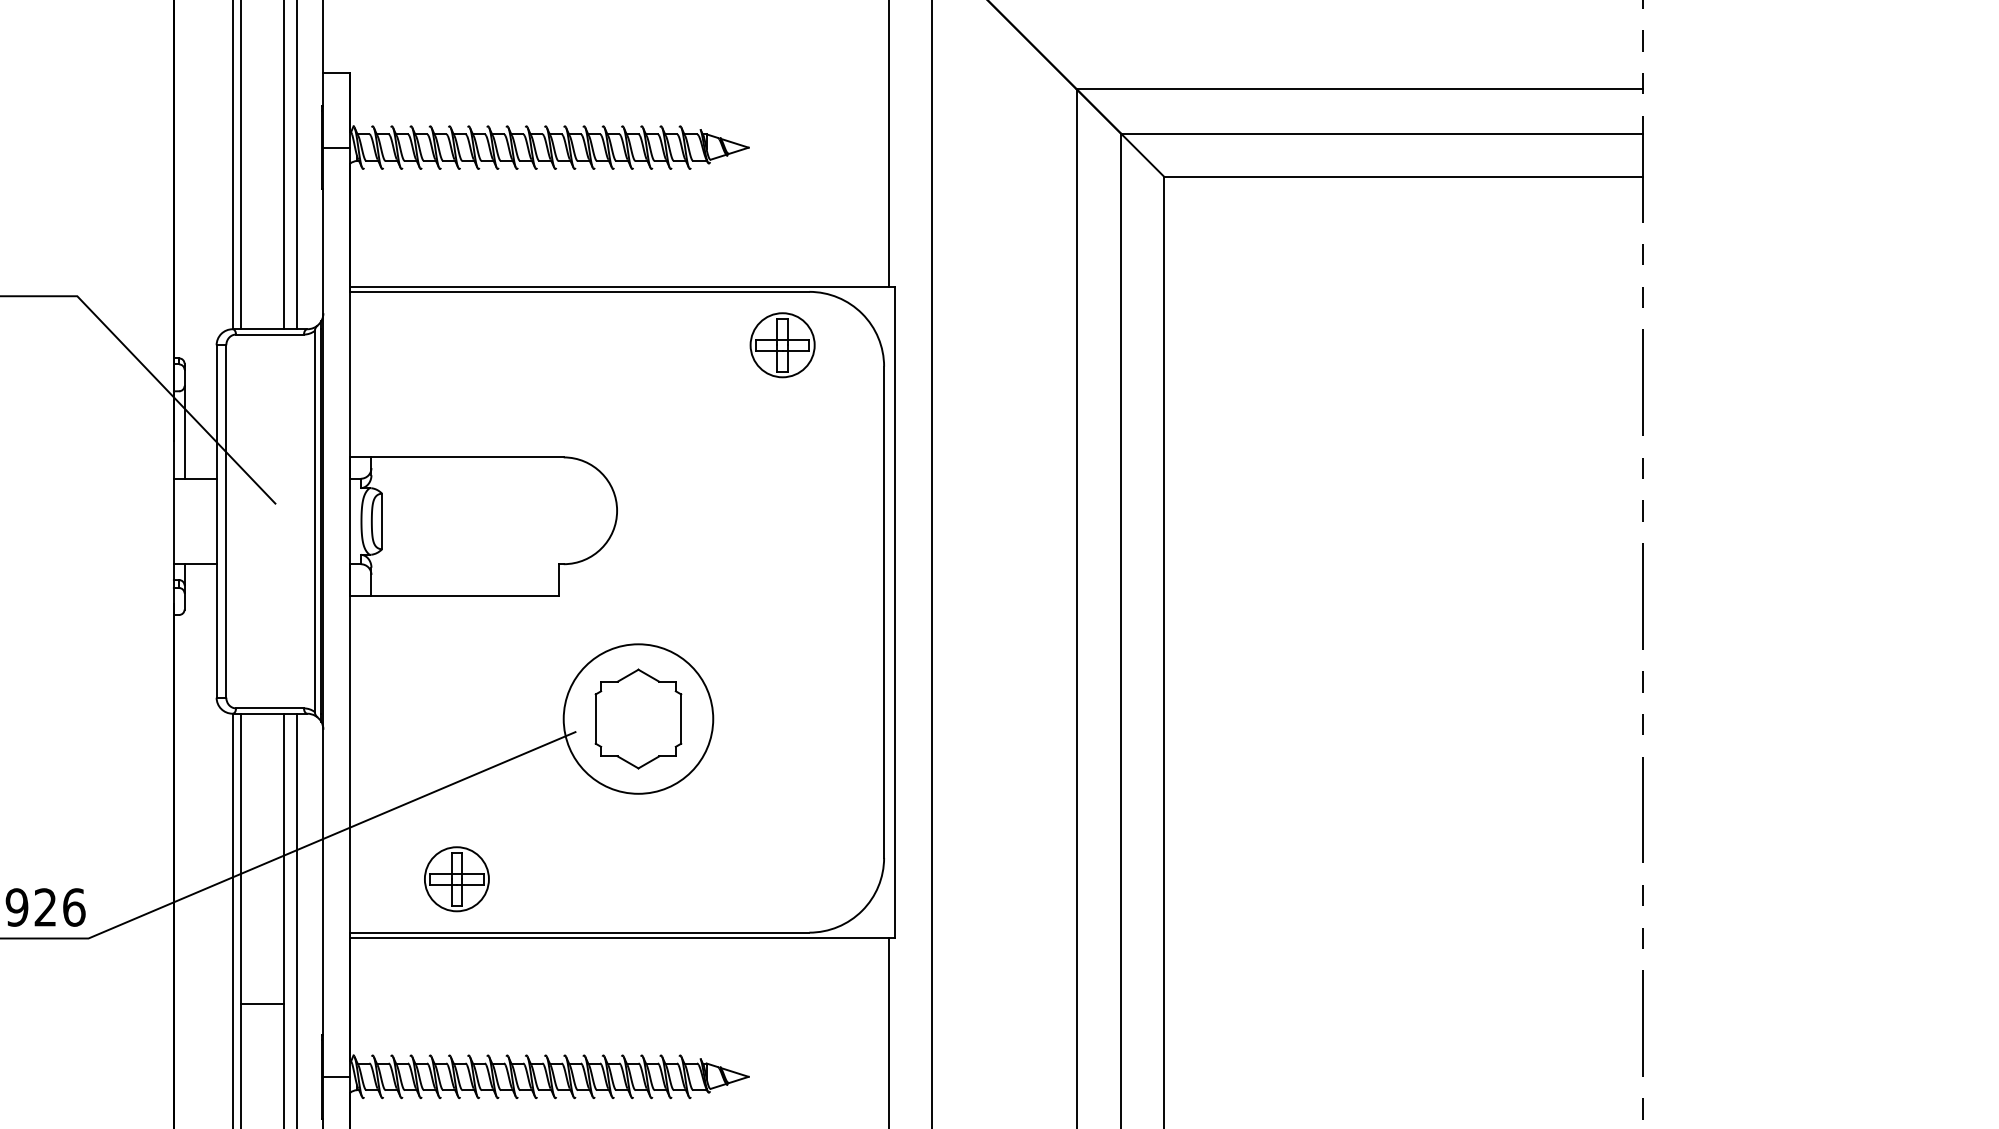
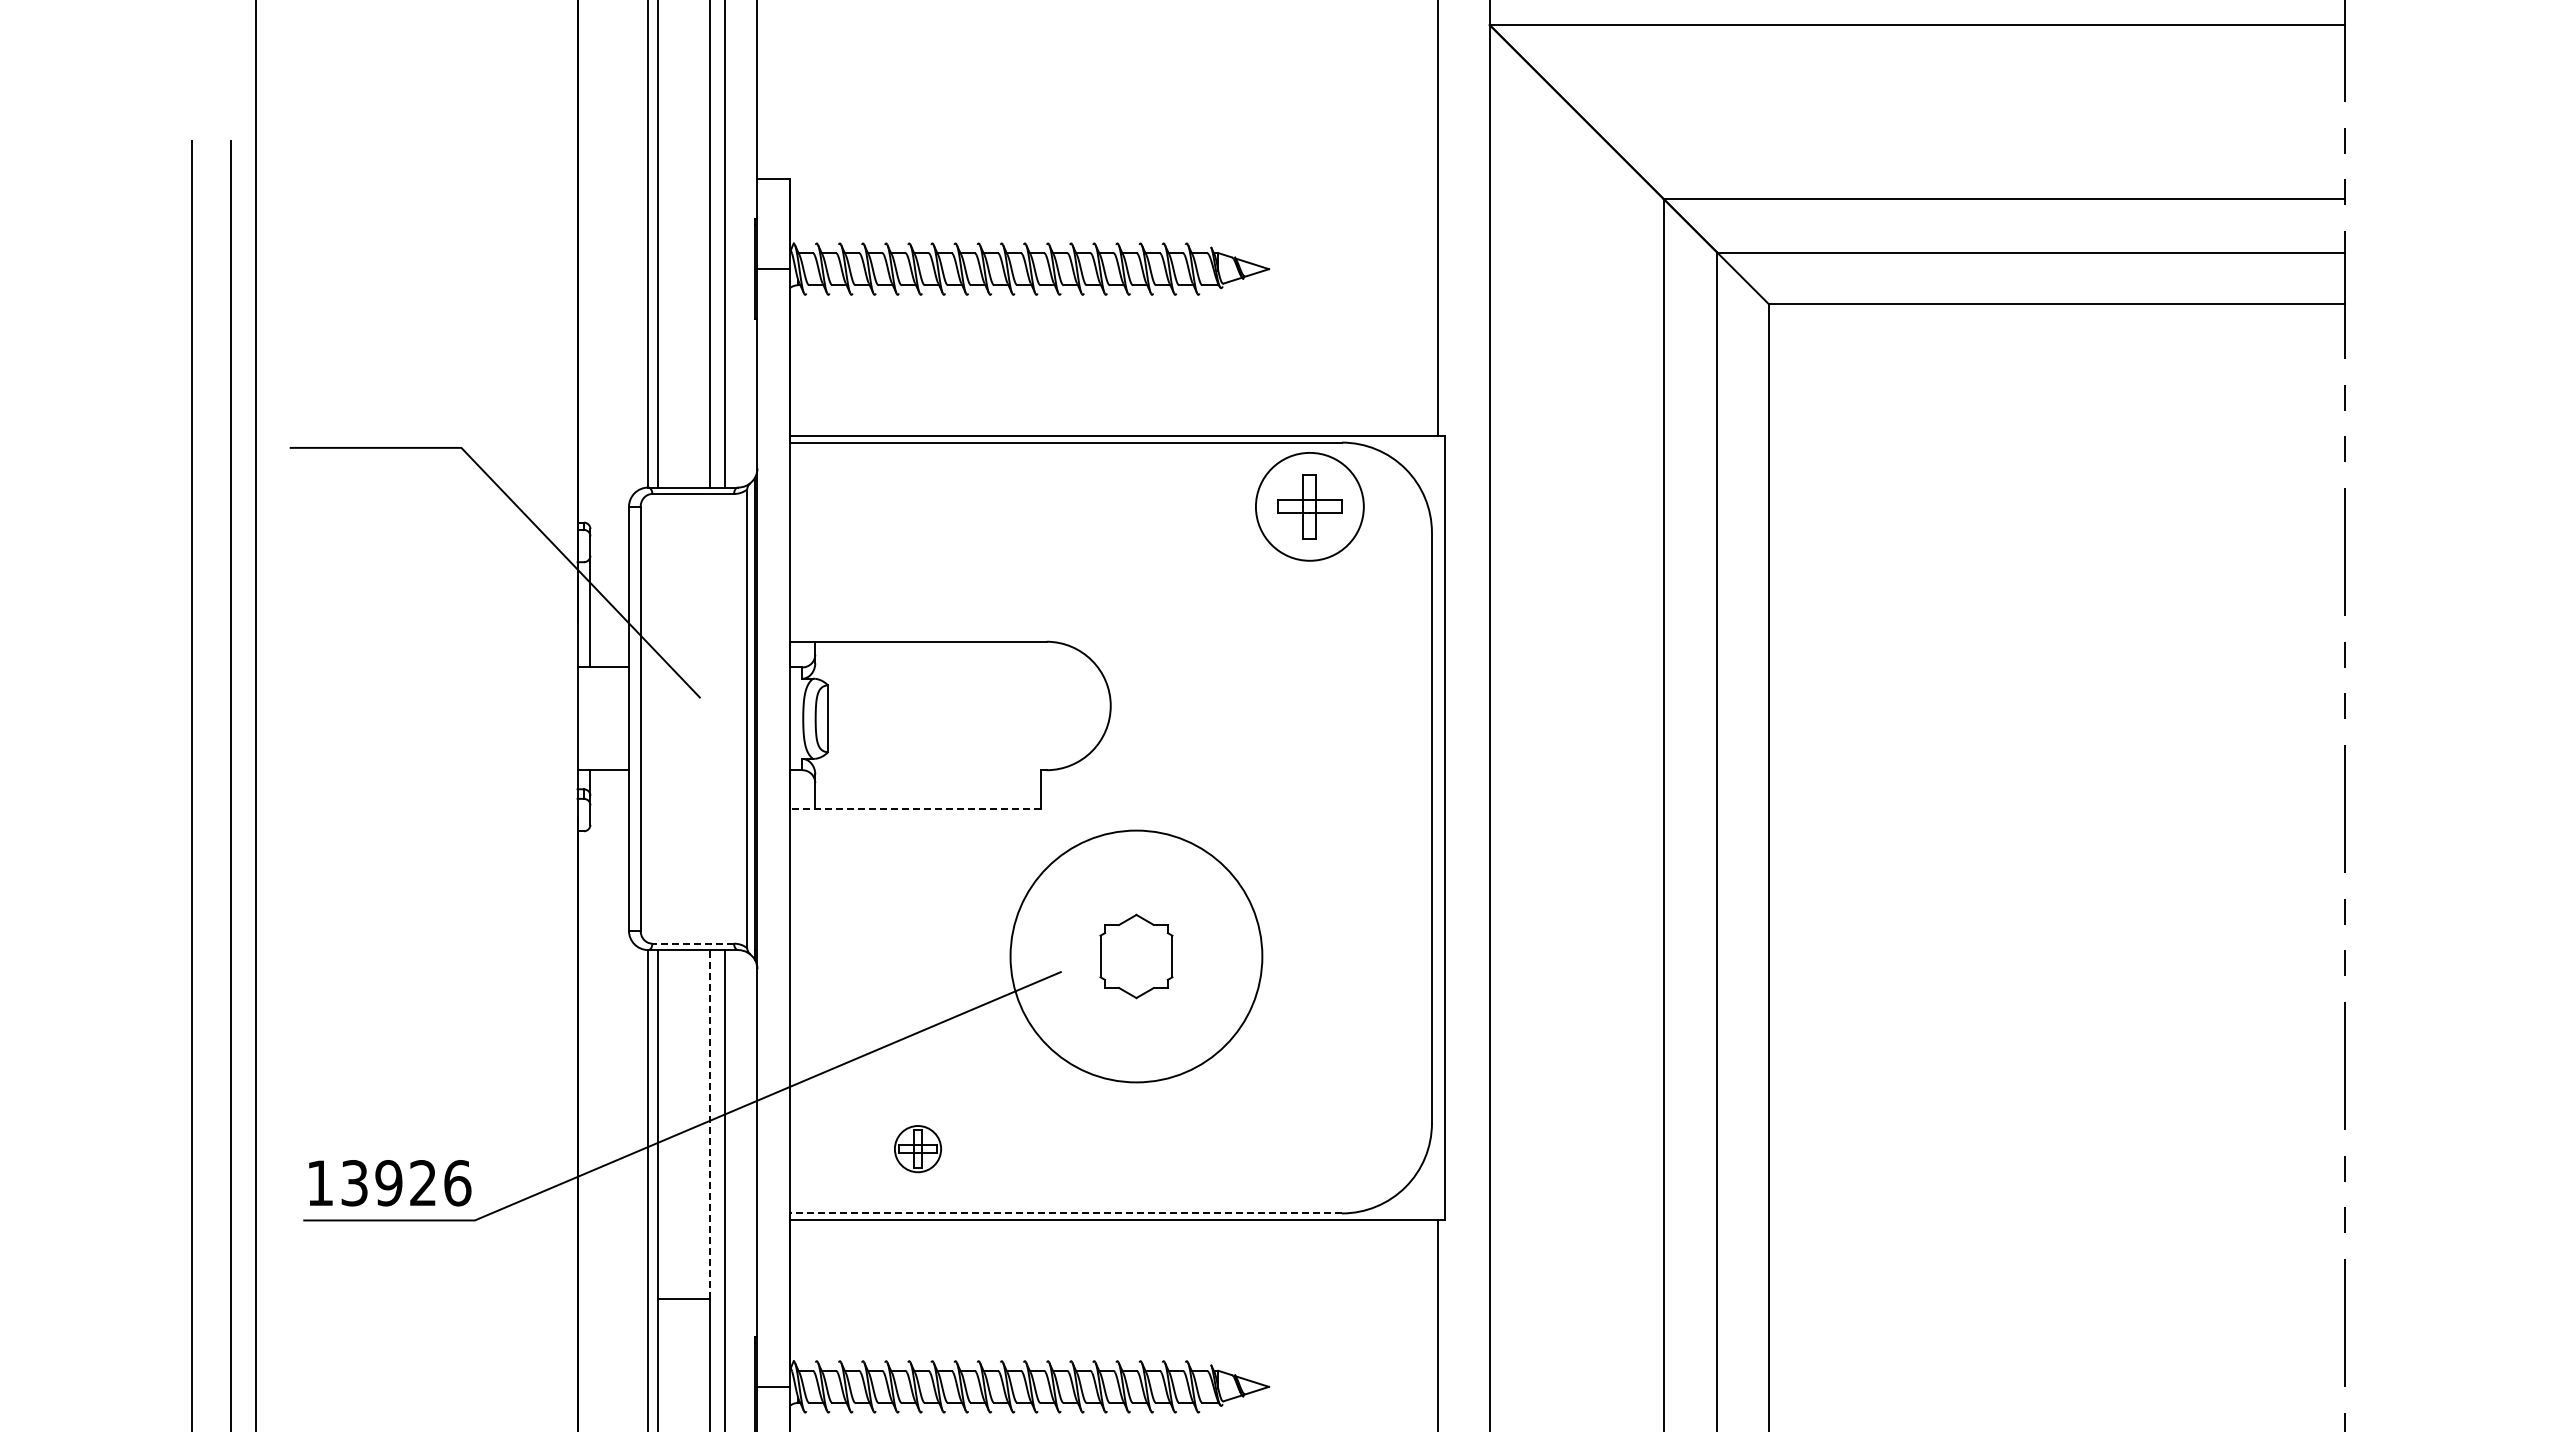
circle: (782, 344) -> (1309, 506), size x1.4
line: (454, 596) -> (915, 808), solid -> dashed
line: (270, 708) -> (693, 943), solid -> dashed
circle: (638, 719) -> (1136, 956), size x1.4
part: (638, 719) -> (1136, 956), size x0.7
line: (283, 858) -> (709, 1124), solid -> dashed
part: (456, 878) -> (917, 1148), size x0.6
line: (579, 932) -> (1065, 1213), solid -> dashed

